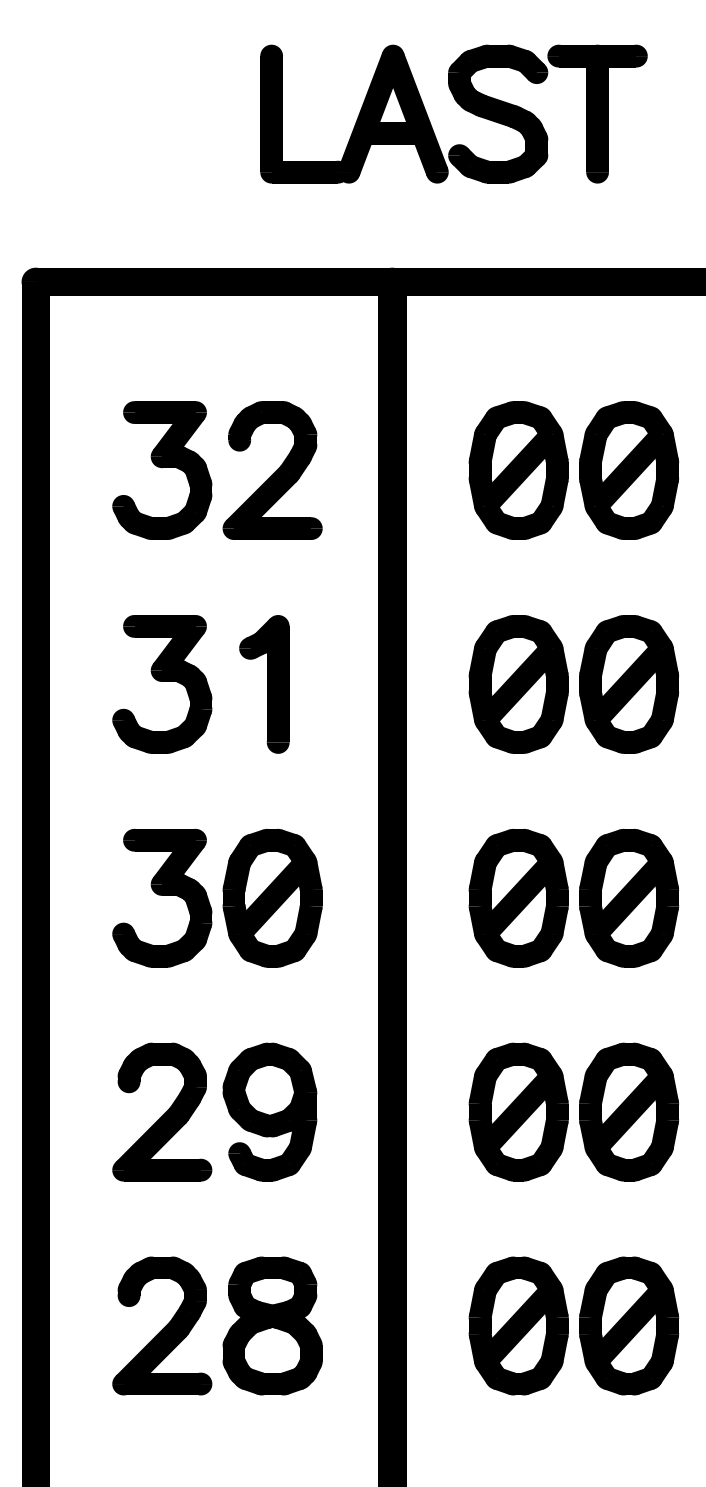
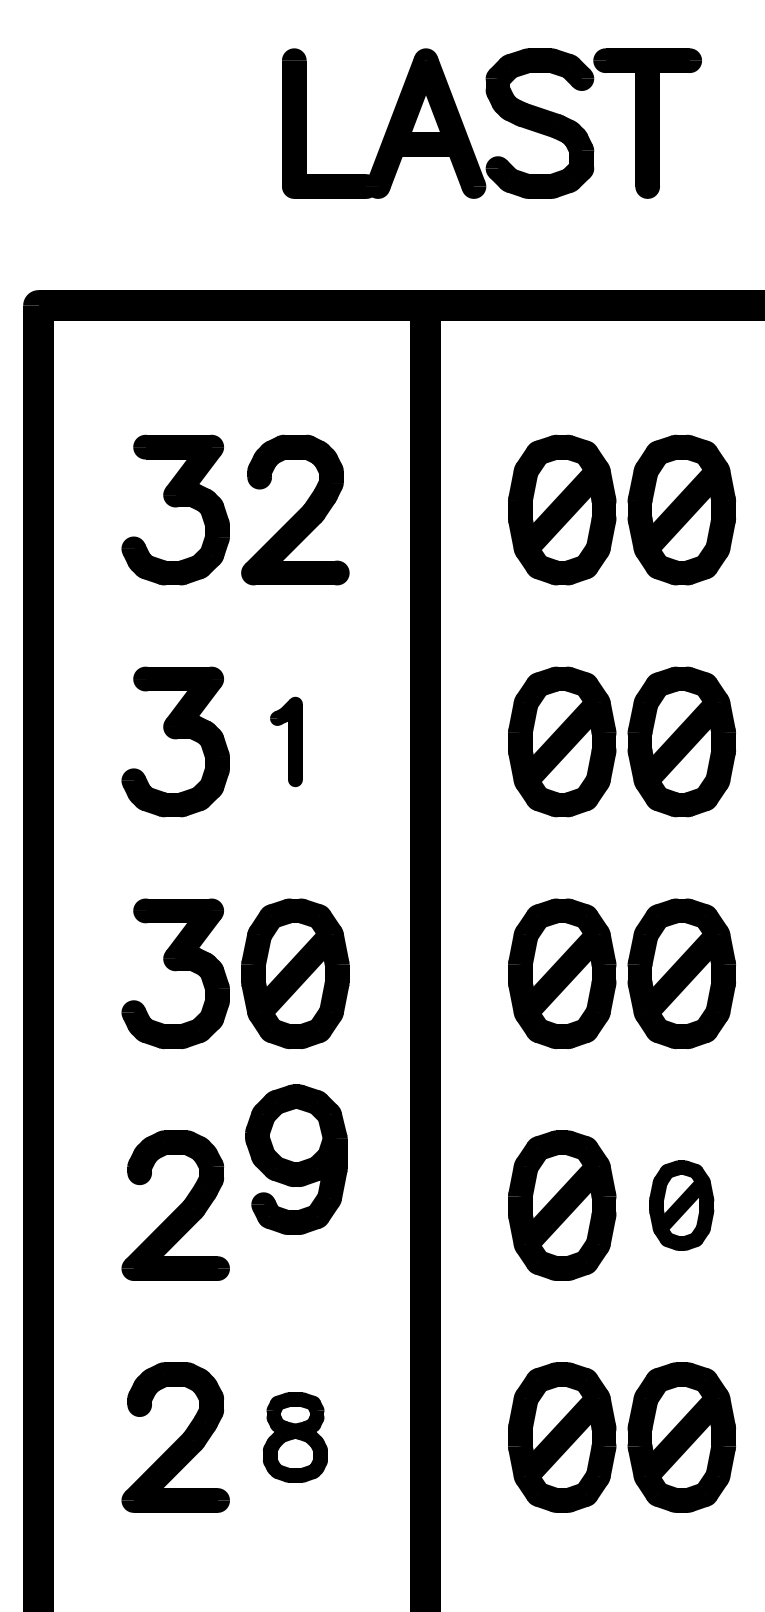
part: (264, 684) -> (286, 741), size x0.6
part: (269, 1111) -> (296, 1159), moved
part: (628, 1111) -> (681, 1205), size x0.6
part: (272, 1325) -> (295, 1437), size x0.6

